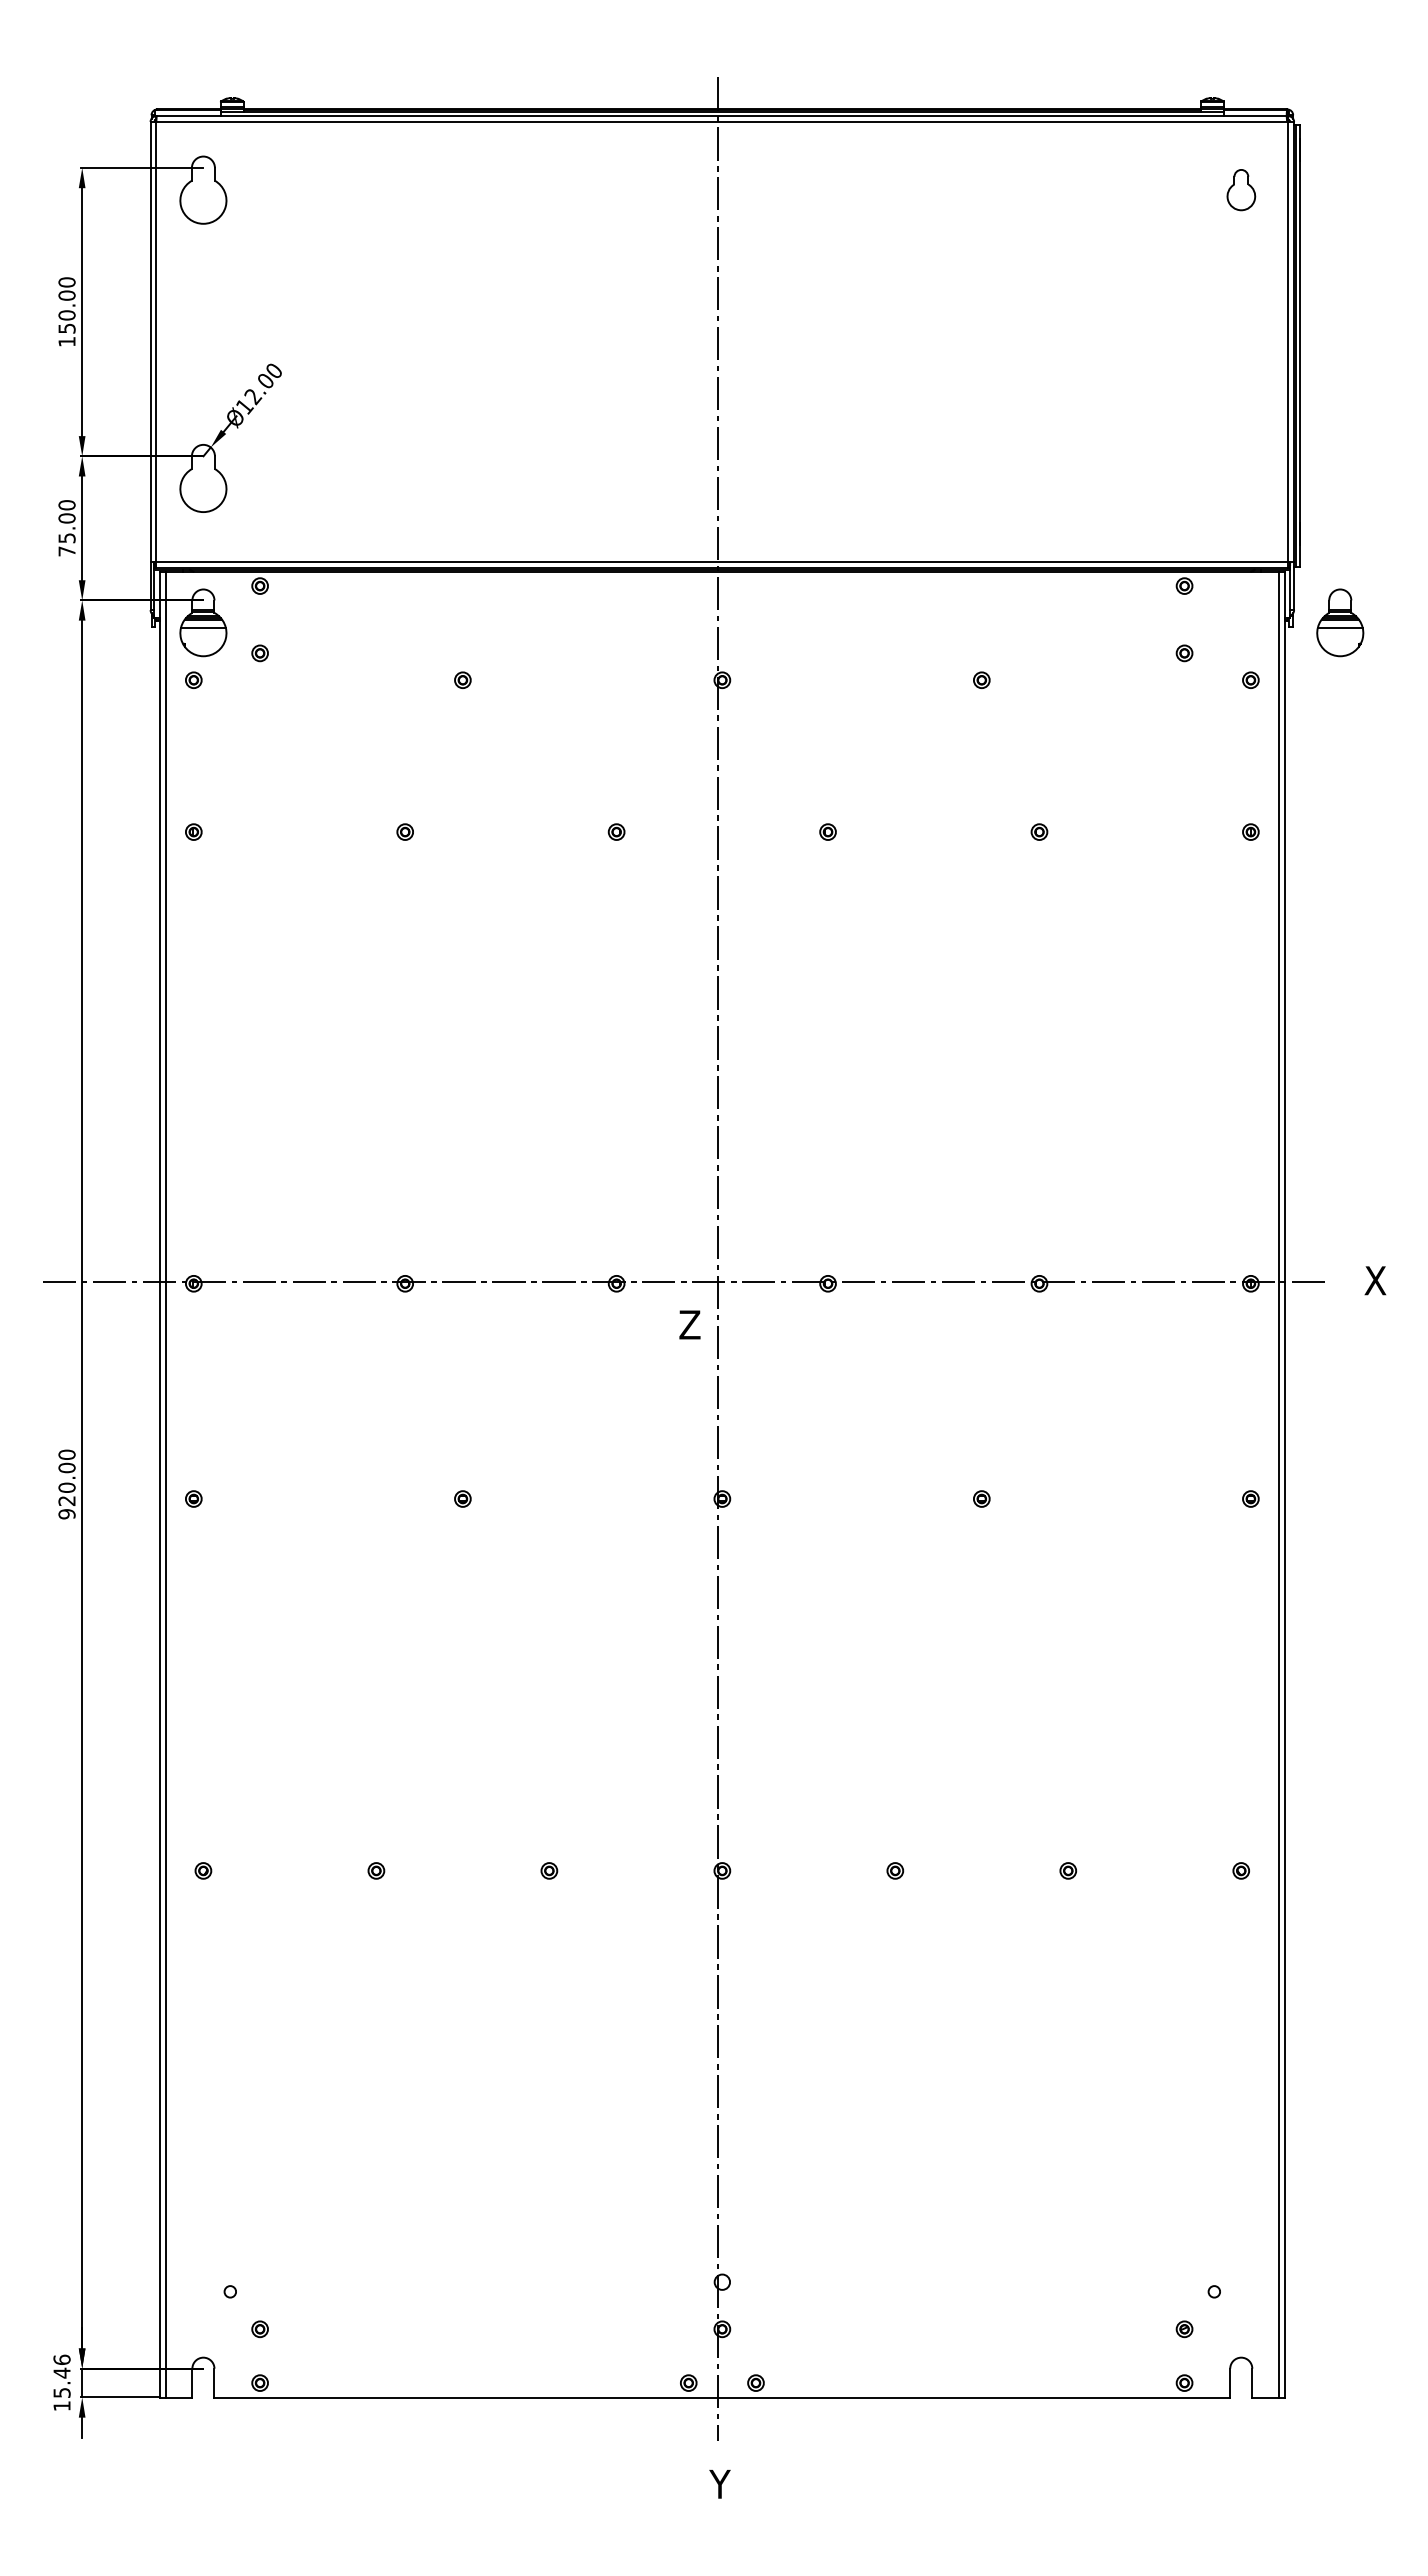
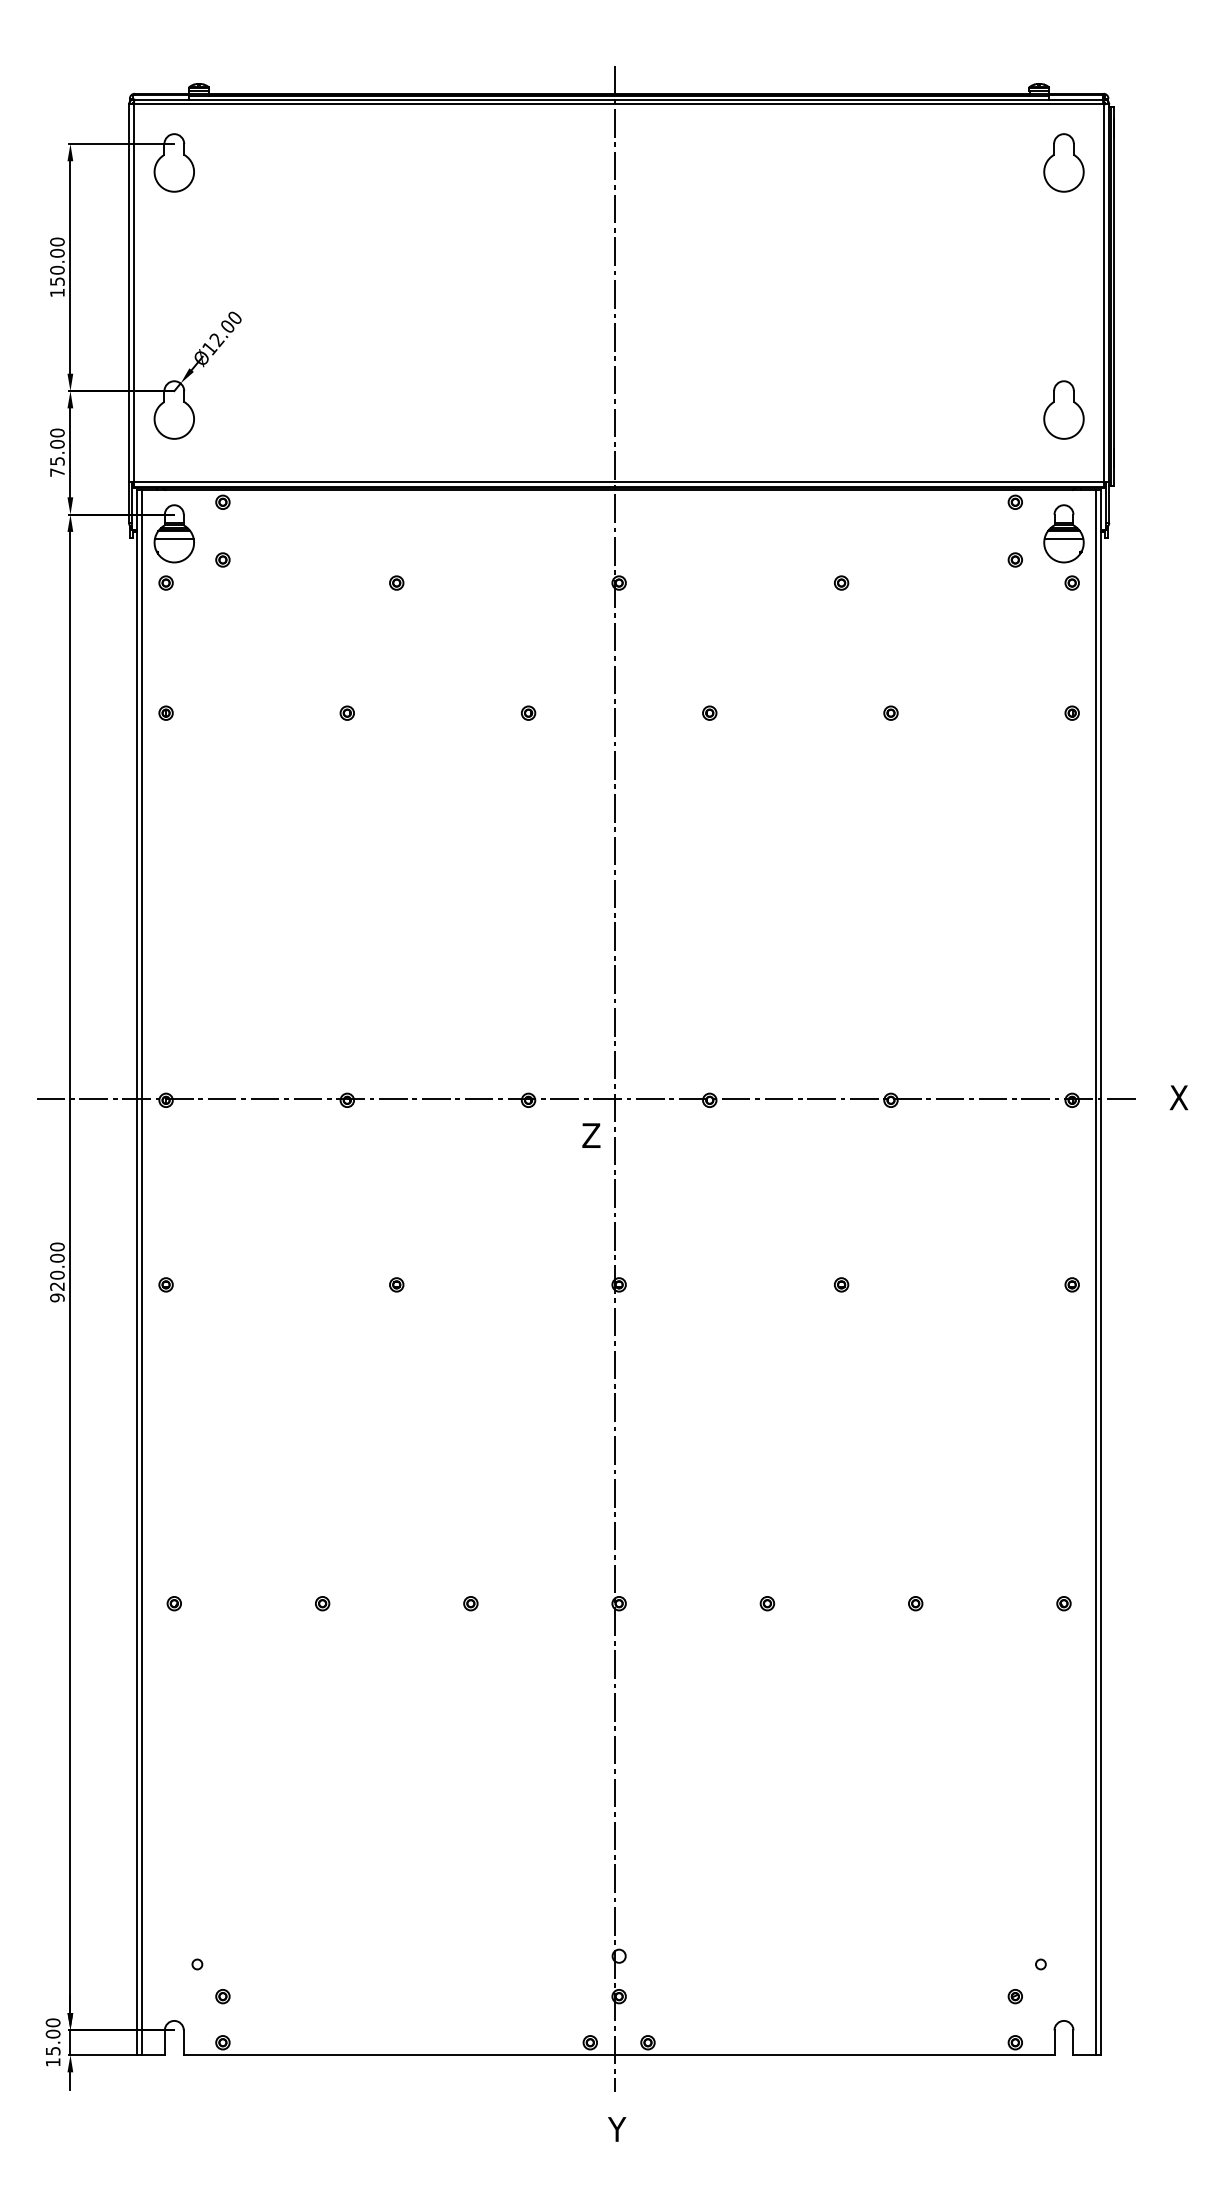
part: (1241, 189) -> (1064, 162), size x1.67
part: (1241, 478) -> (1064, 410), added
part: (1340, 622) -> (1064, 533), moved
text: (61, 2366) -> (52, 2028), 15.46 -> 15.00

